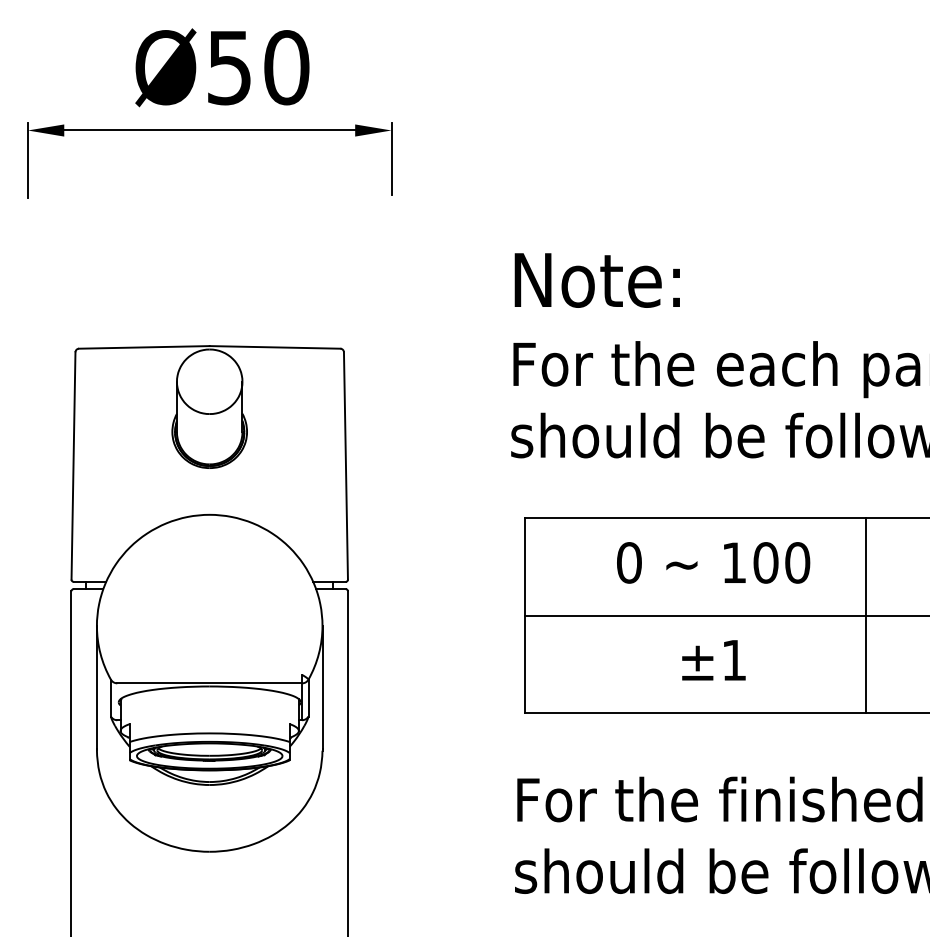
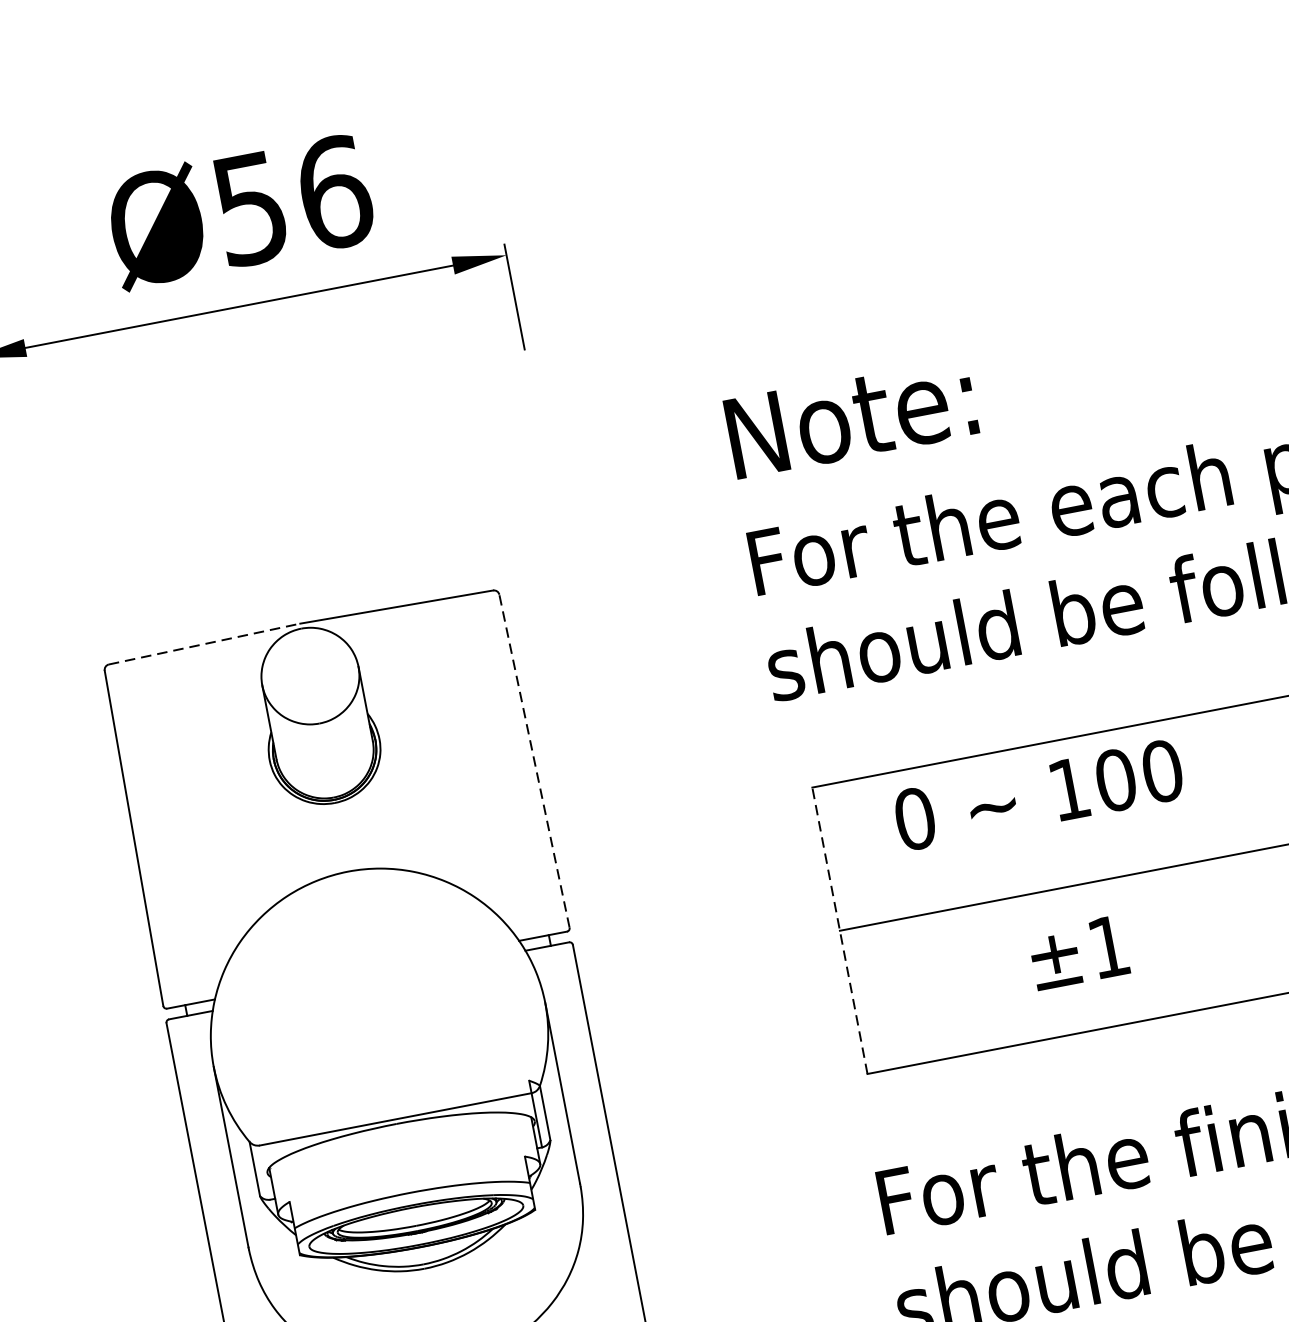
text: (286, 67) -> (334, 192), Ø50 -> Ø56
line: (144, 347) -> (204, 644), solid -> dashed
line: (345, 465) -> (533, 760), solid -> dashed
text: (713, 562) -> (1038, 794), moved
line: (524, 615) -> (839, 930), solid -> dashed
text: (713, 660) -> (1078, 953), moved

